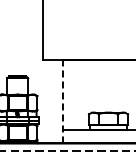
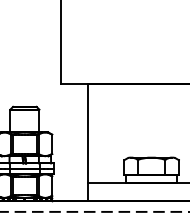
line: (62, 101) -> (87, 142), dashed -> solid

